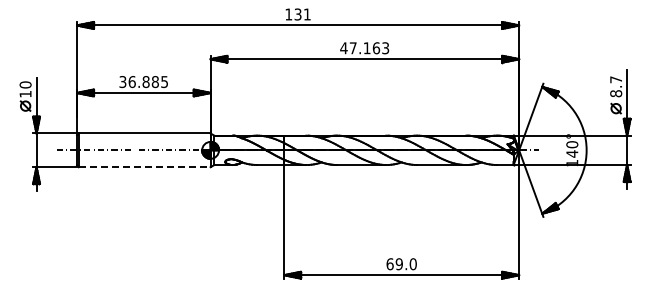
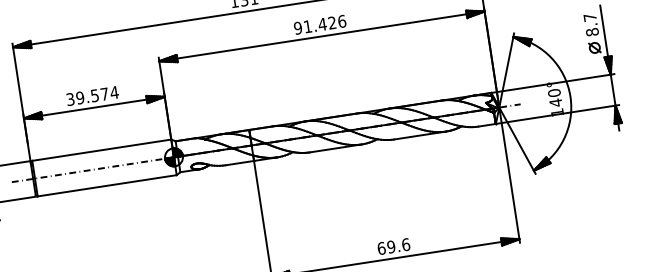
text: (364, 48) -> (319, 25), 47.163 -> 91.426
text: (148, 82) -> (97, 95), 36.885 -> 39.574
line: (144, 167) -> (107, 186), dashed -> solid
text: (412, 263) -> (405, 244), 69.0 -> 69.6

